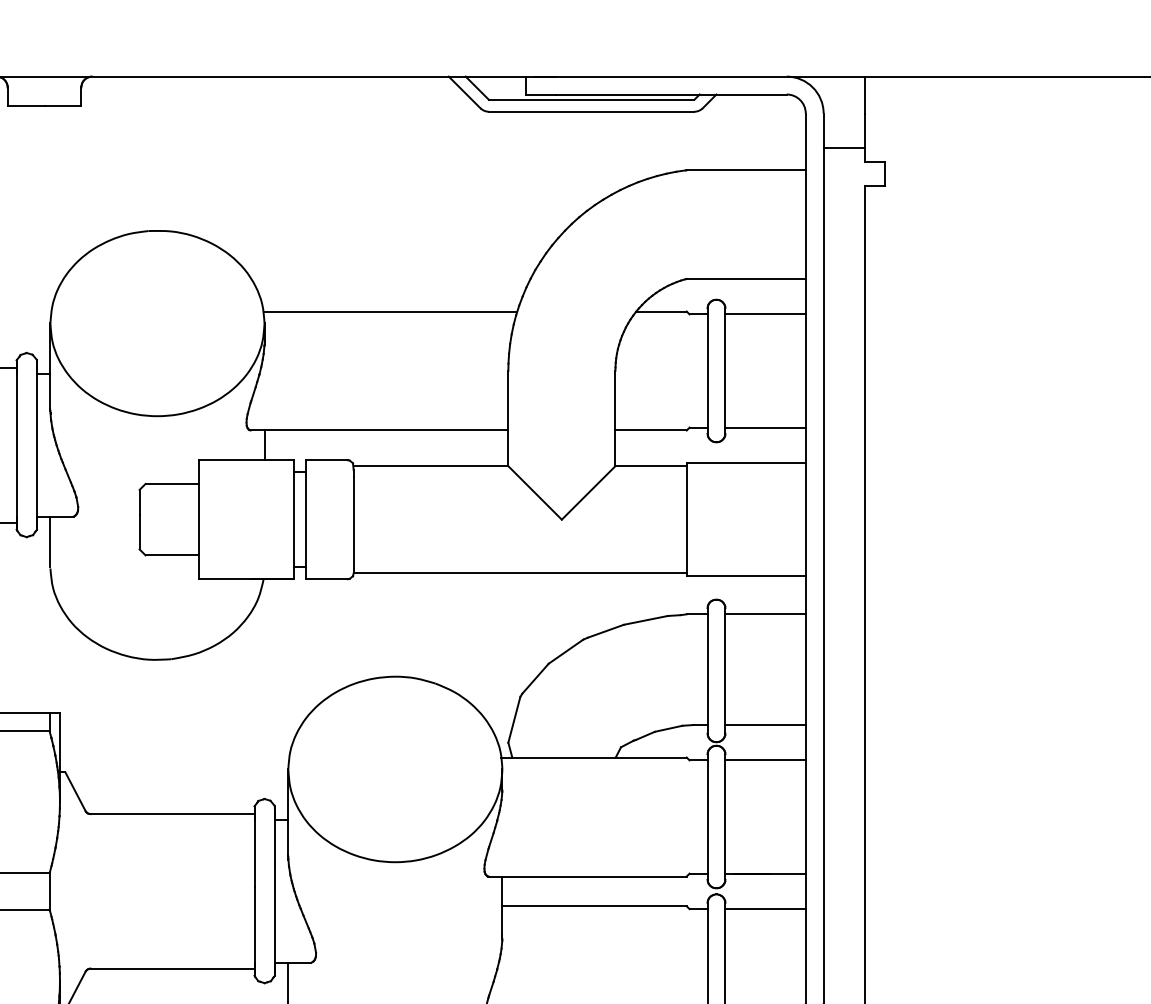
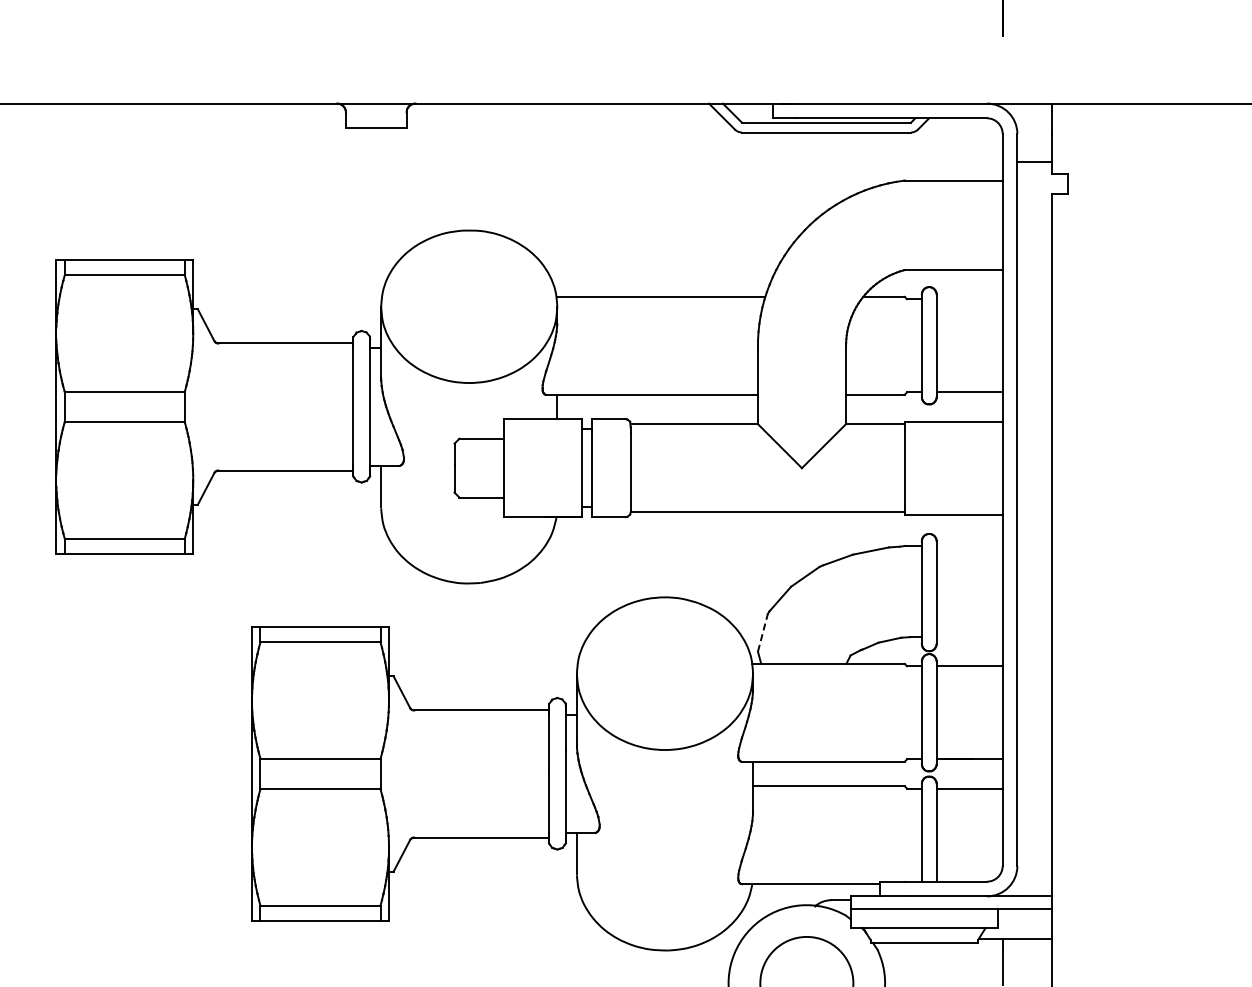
line: (765, 314) -> (969, 299), removed
line: (765, 614) -> (969, 546), removed
line: (515, 719) -> (763, 632), solid -> dashed
line: (765, 725) -> (969, 637), removed

